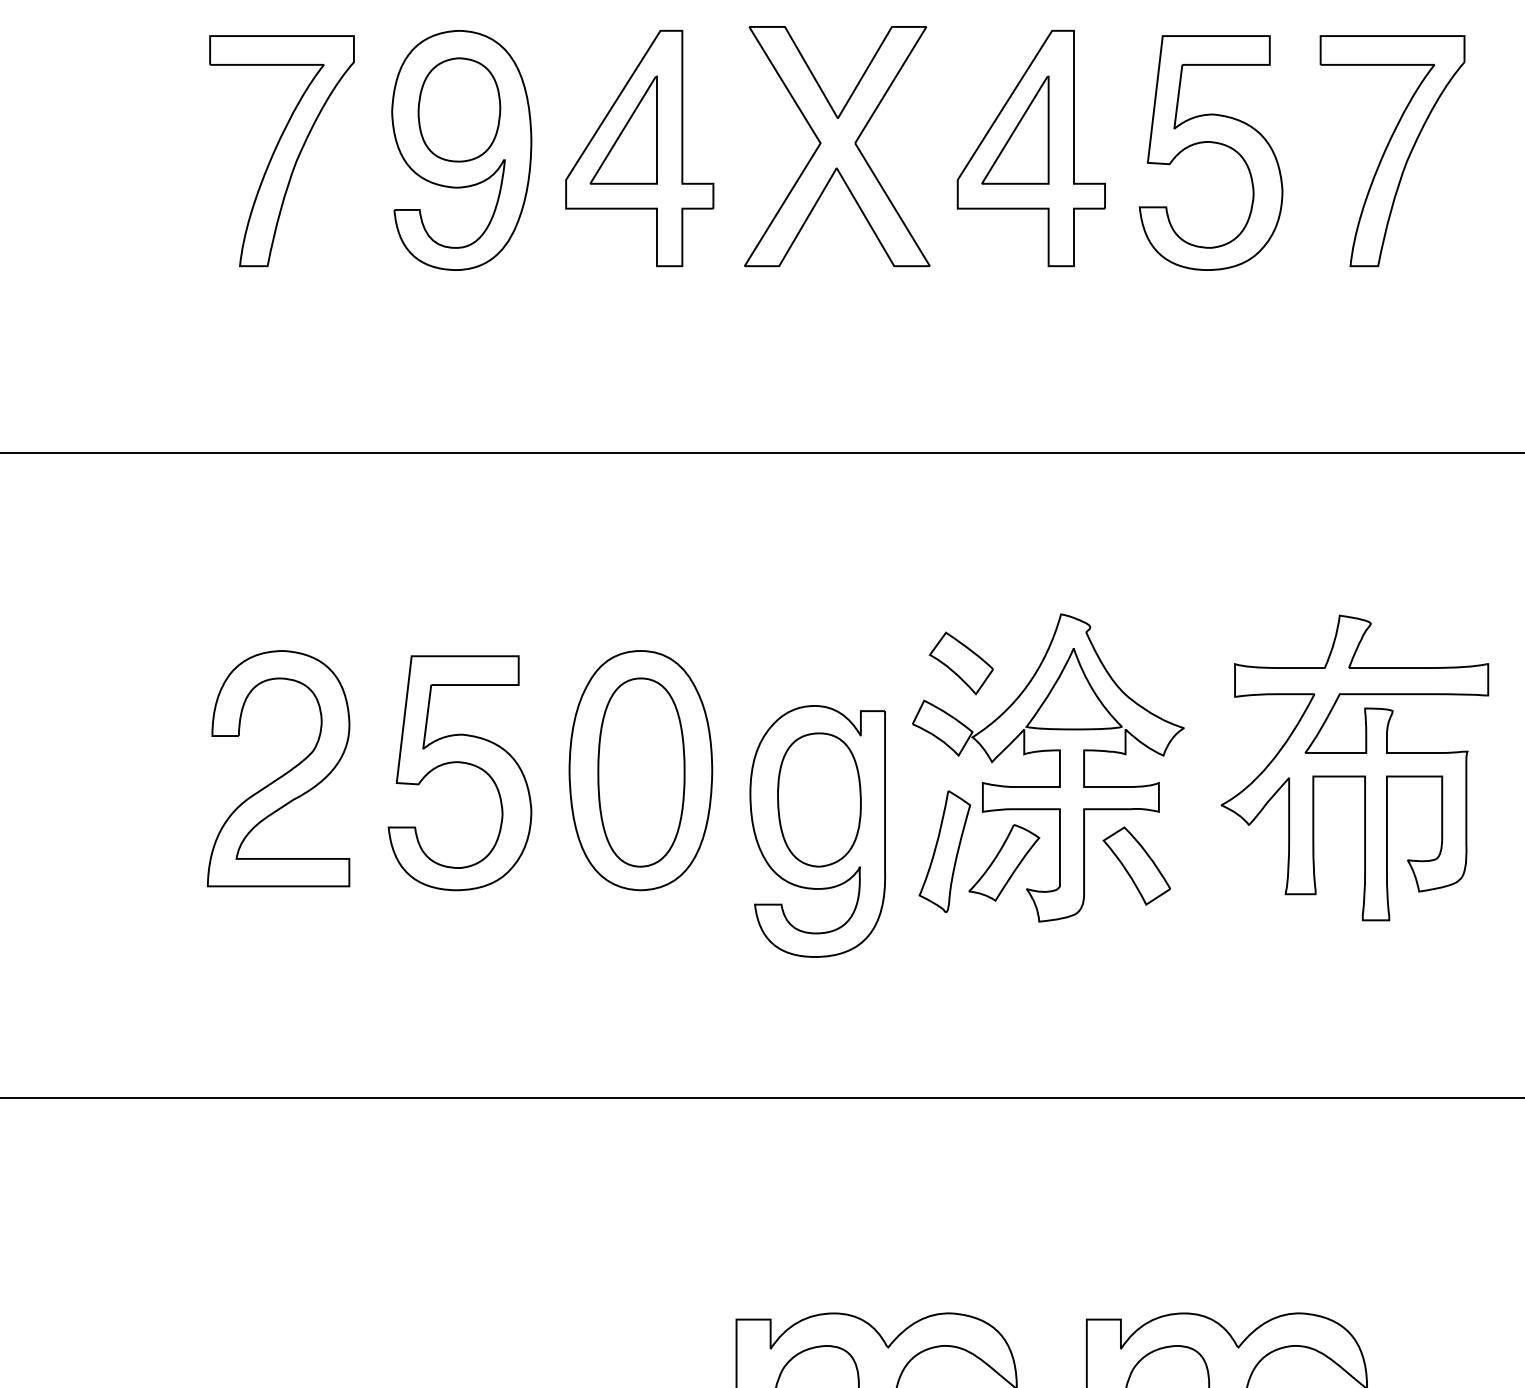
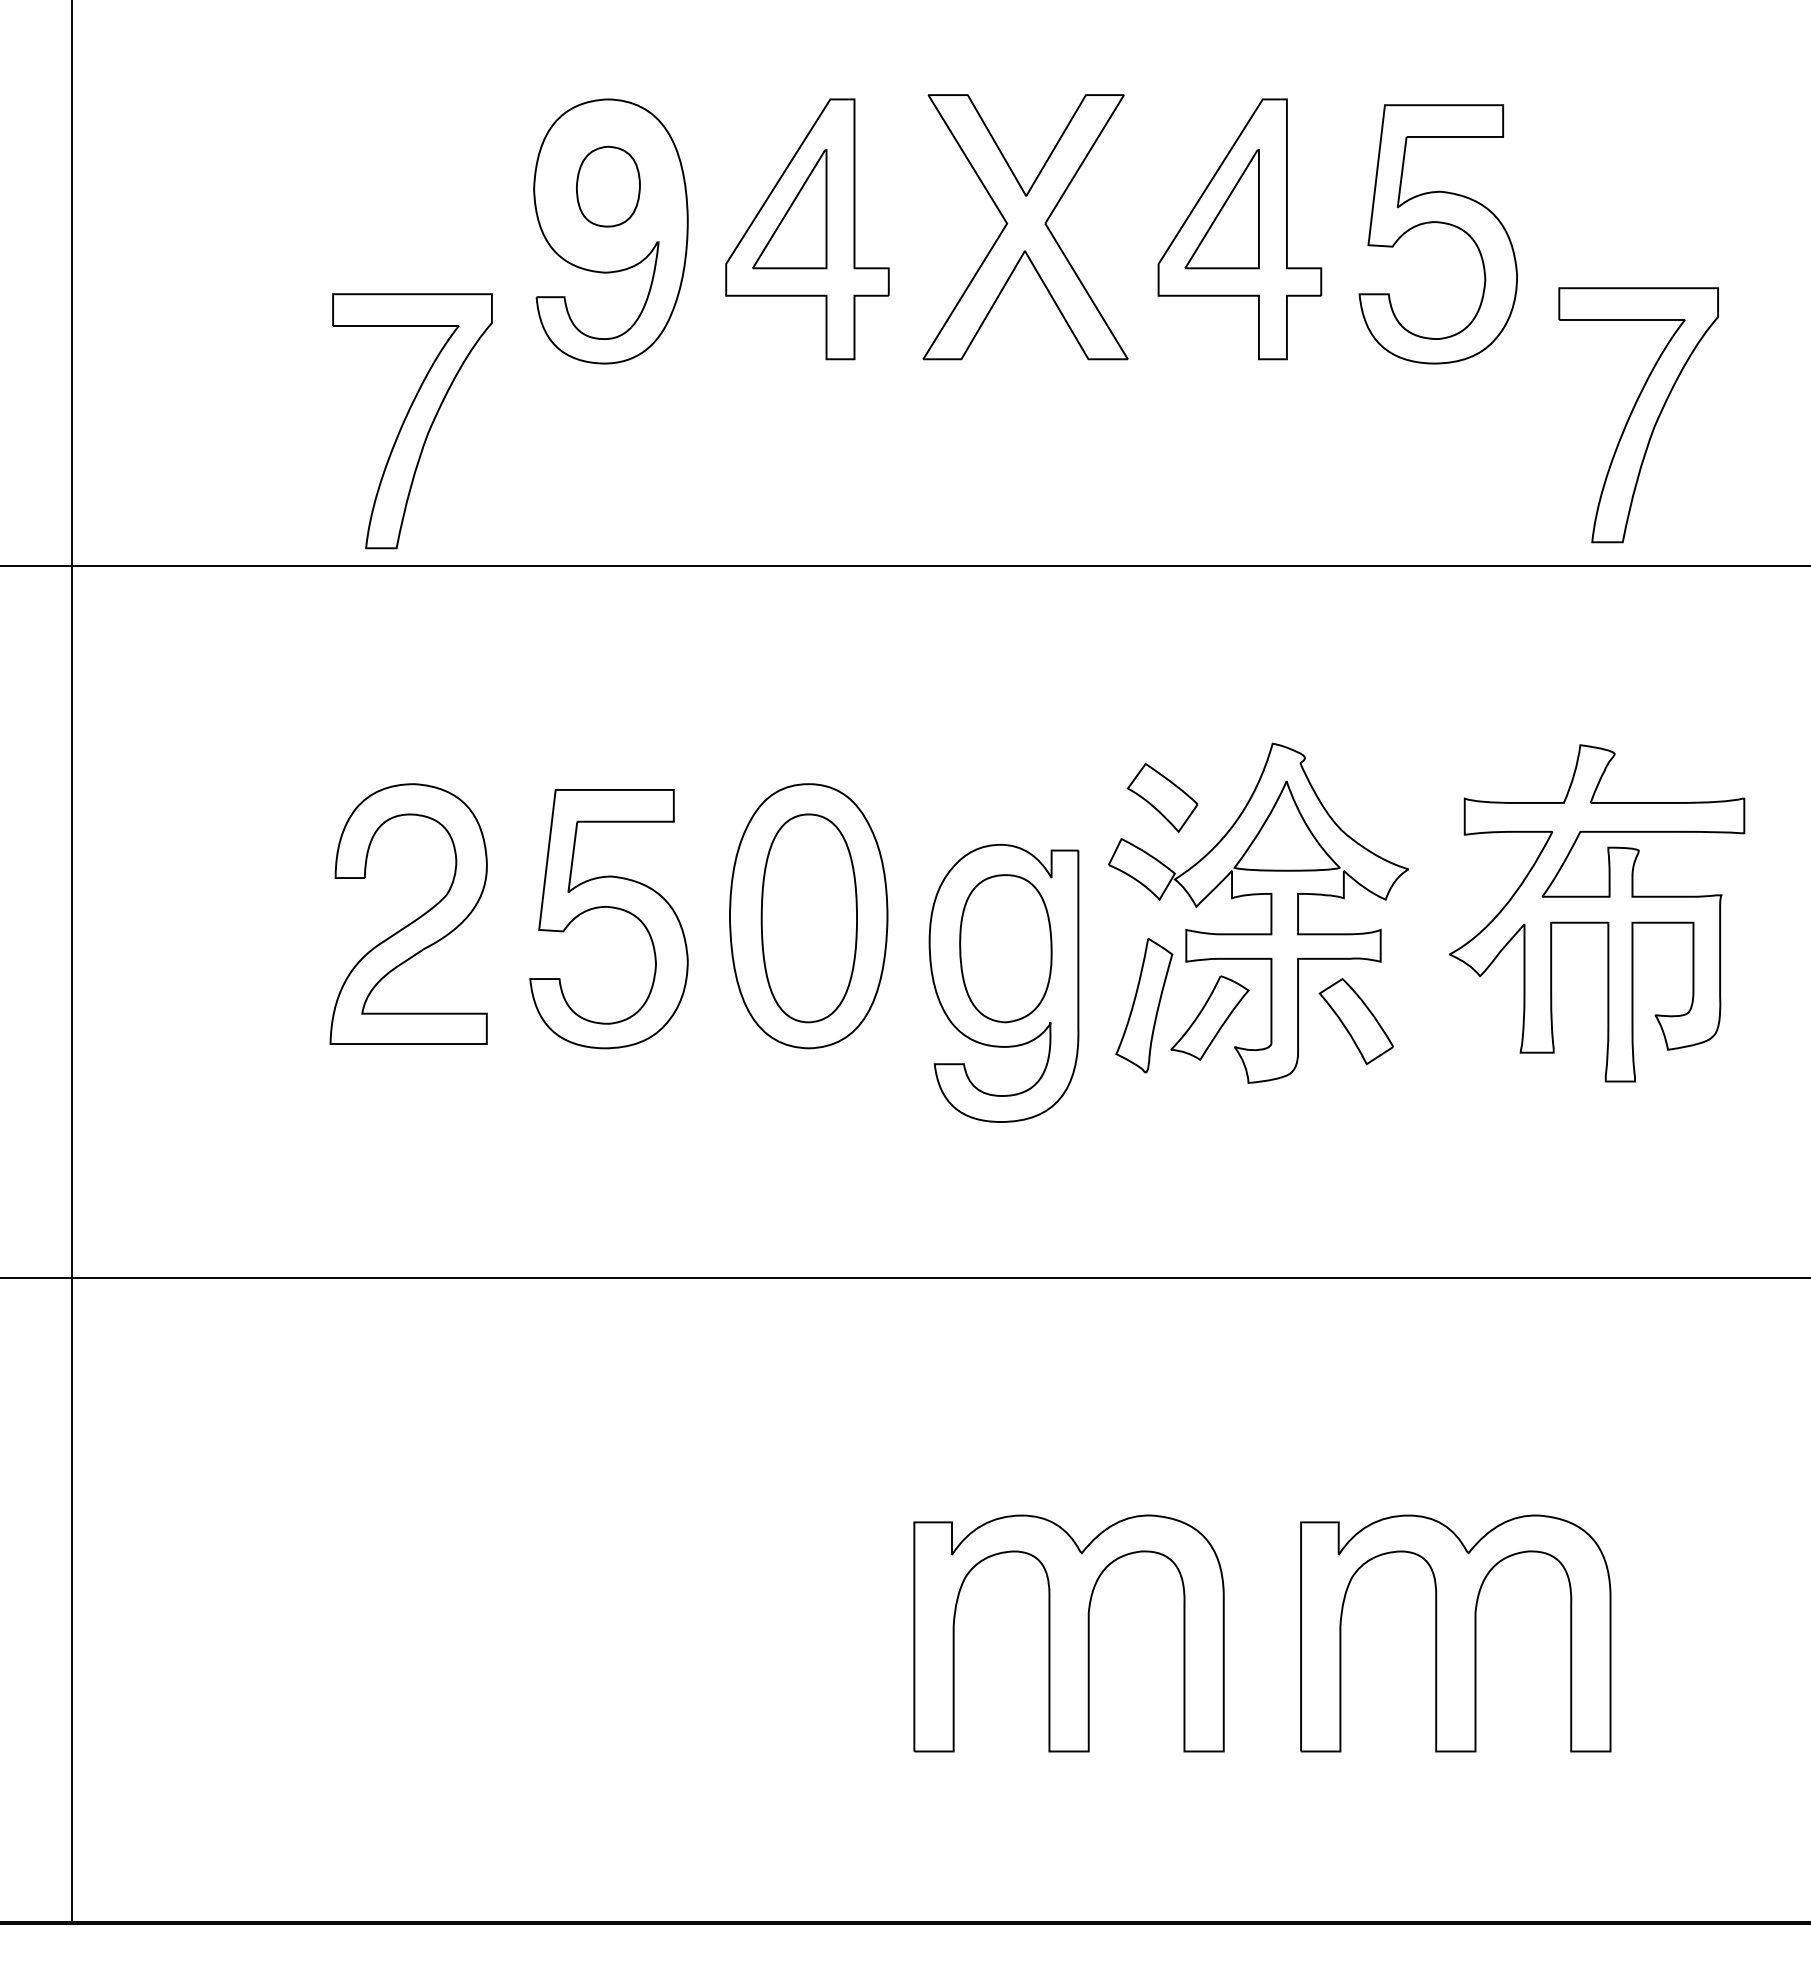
part: (459, 109) -> (608, 186), size x0.7
part: (282, 151) -> (412, 421), moved
part: (1392, 151) -> (1638, 415), moved

